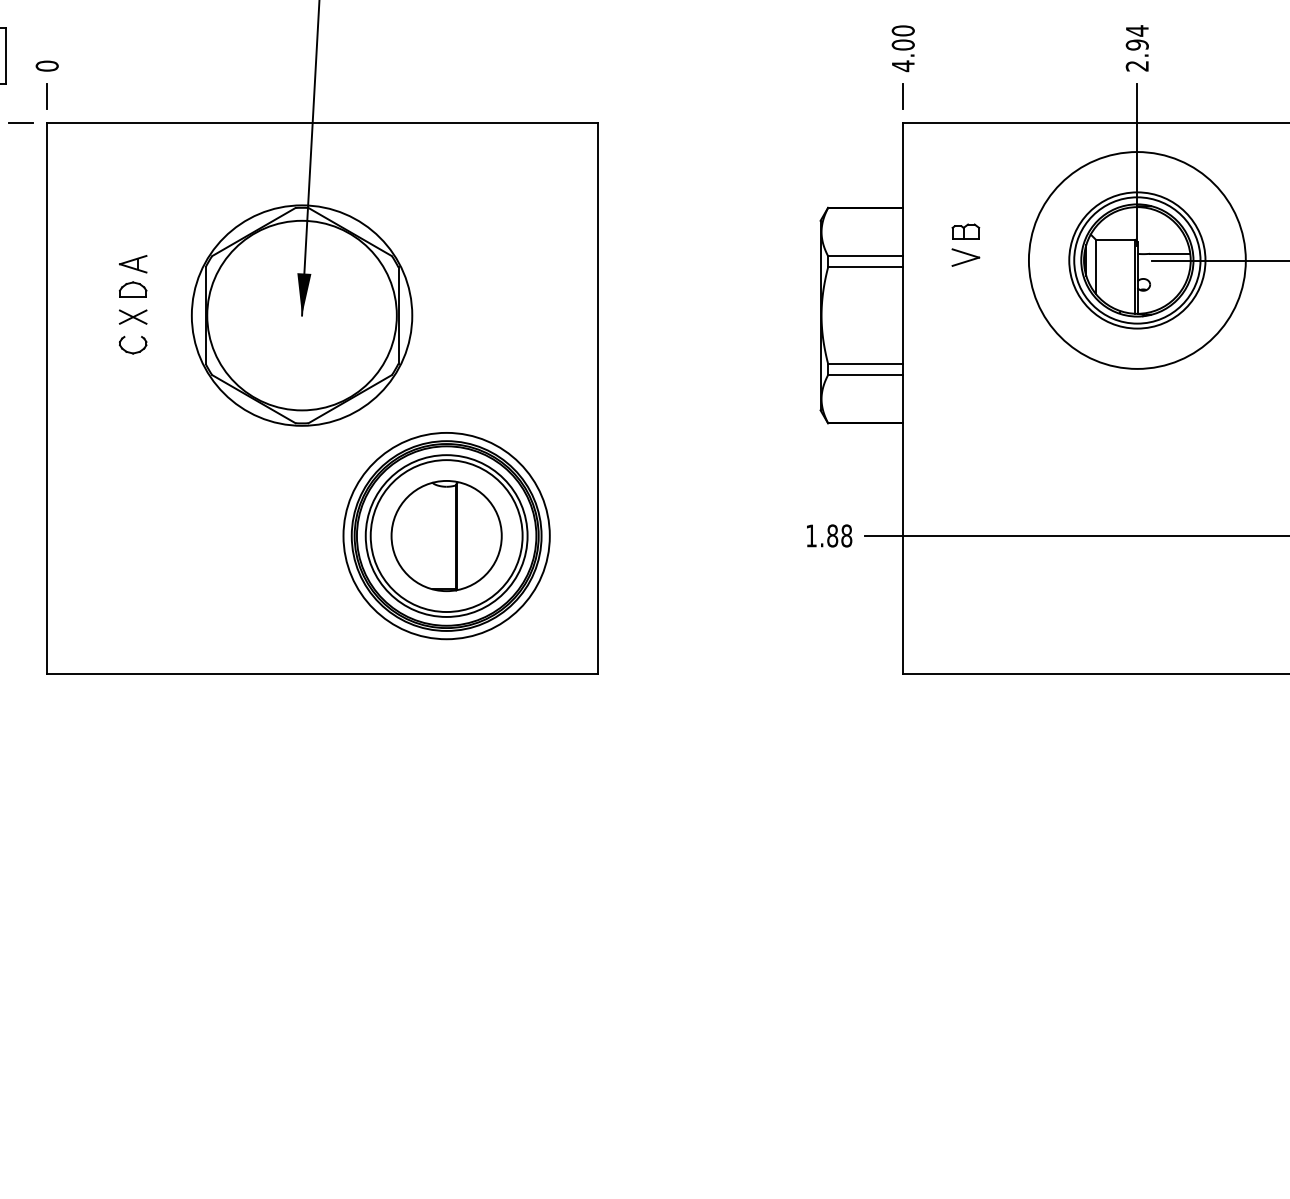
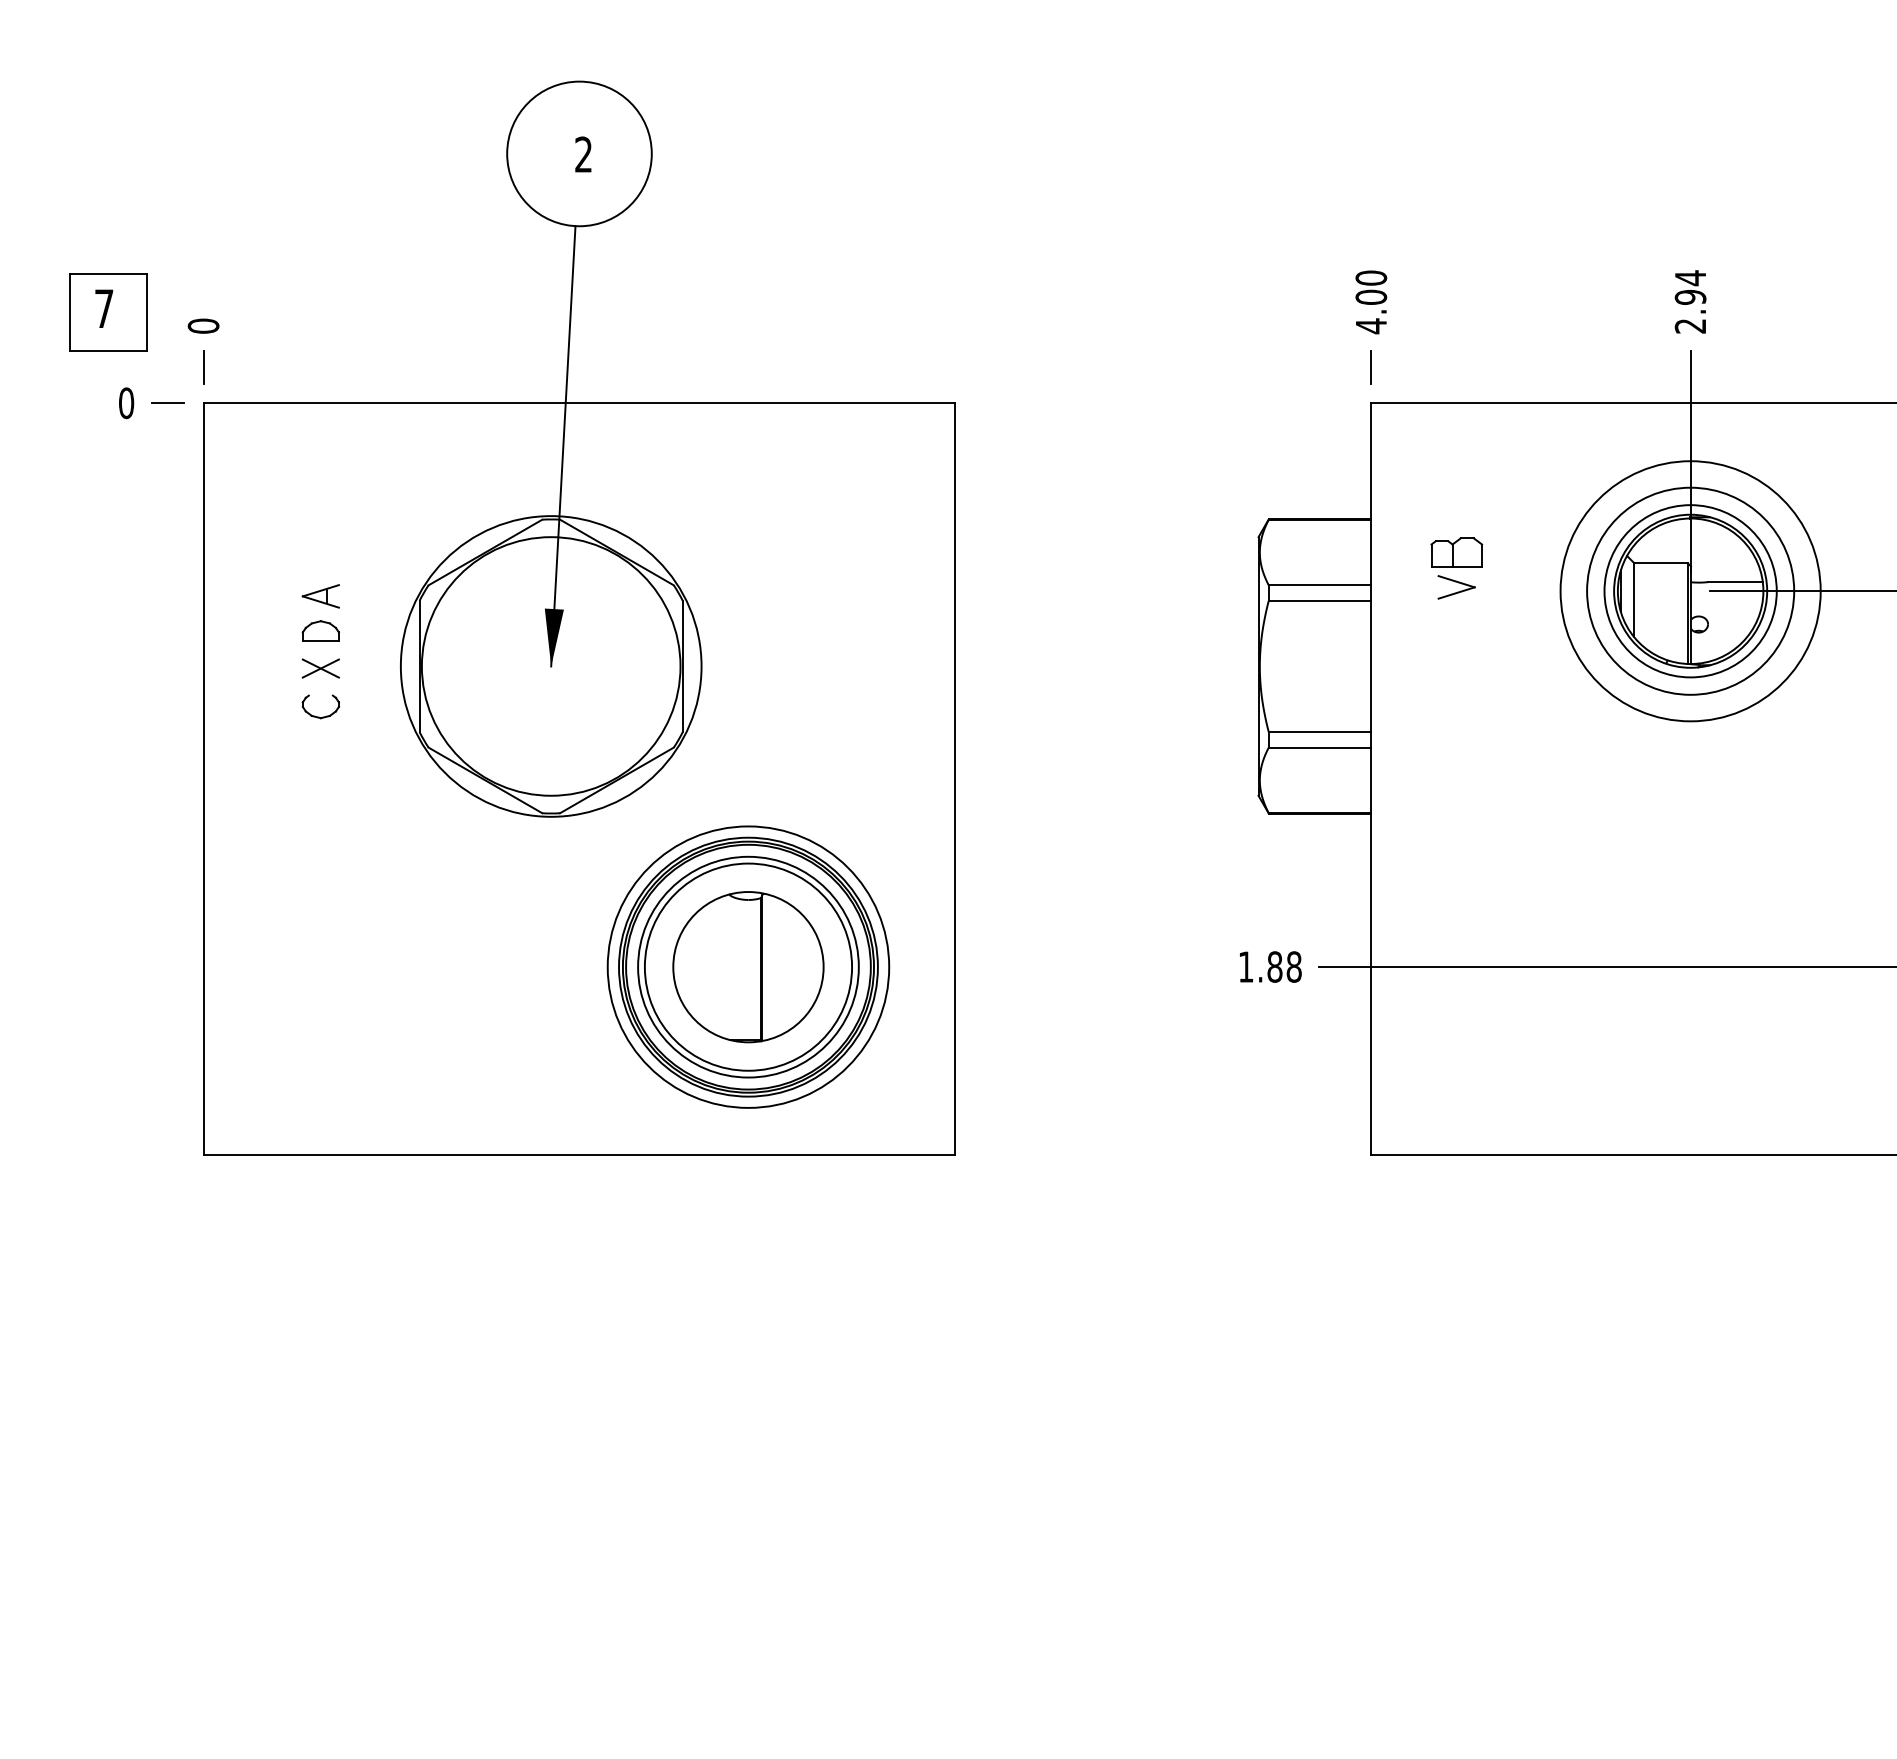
part: (965, 232) -> (1456, 552), size x1.4
circle: (1137, 260) -> (1690, 591), size x0.7
circle: (1137, 260) -> (1690, 591), size x1.4

